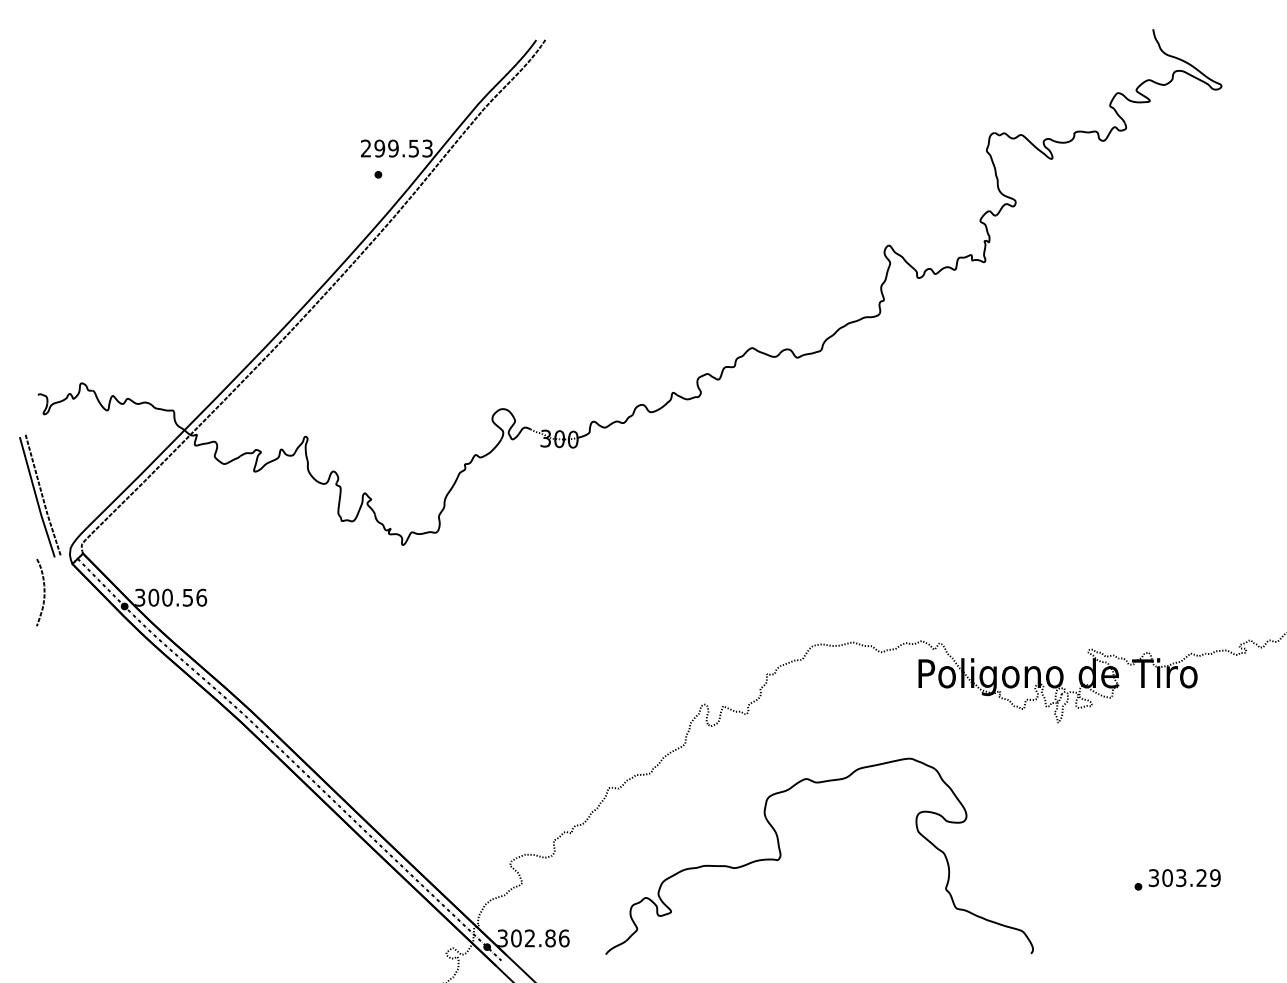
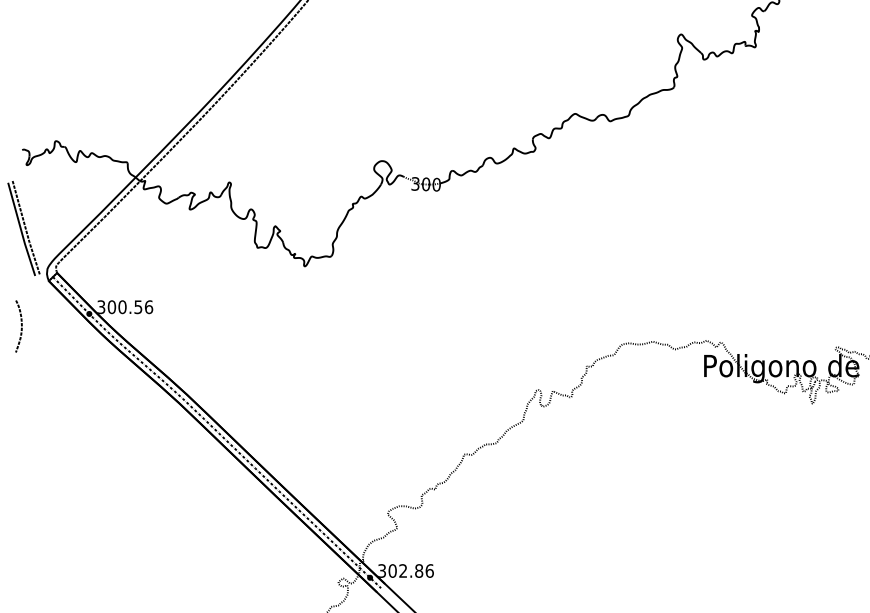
curve: (43, 592) -> (21, 326), moved
part: (781, 855) -> (597, 506), removed

